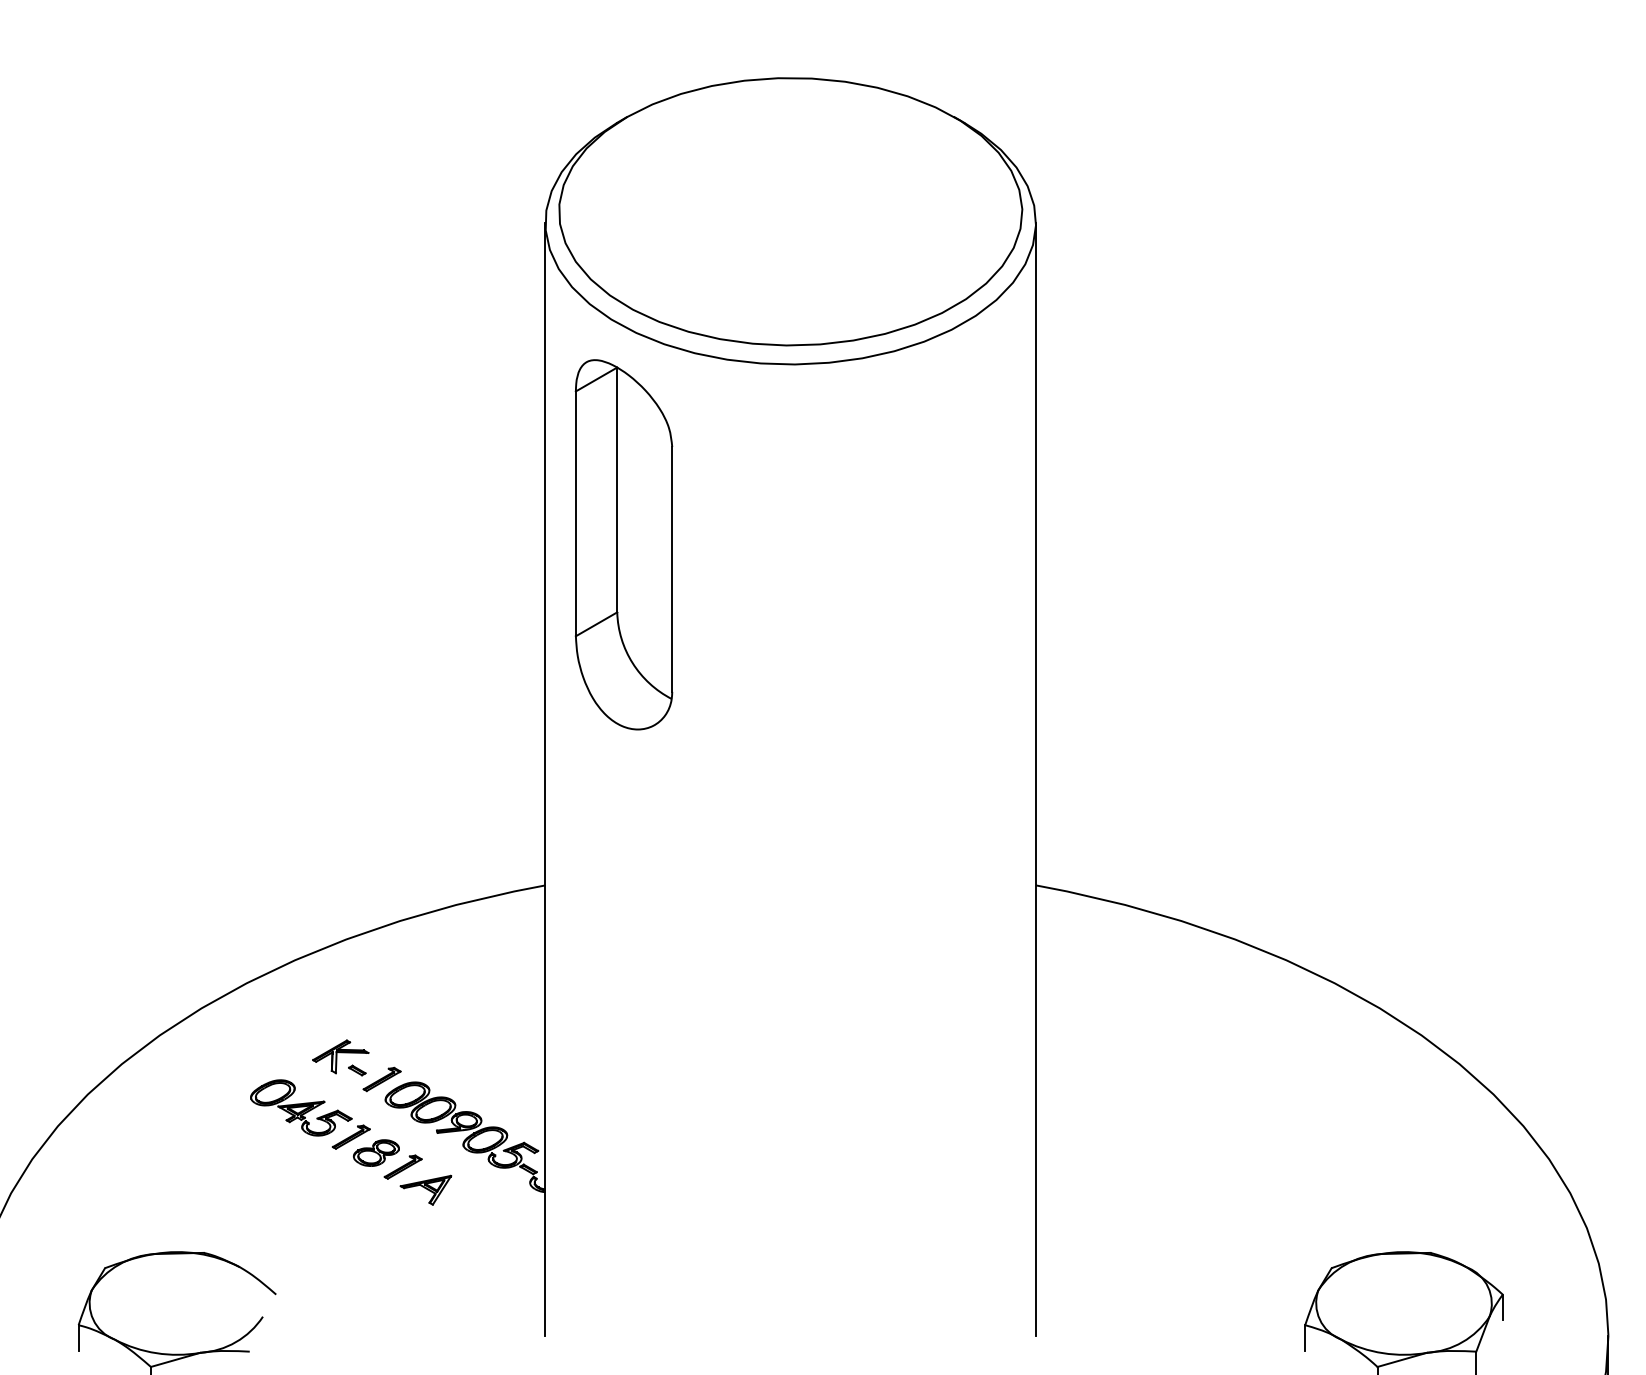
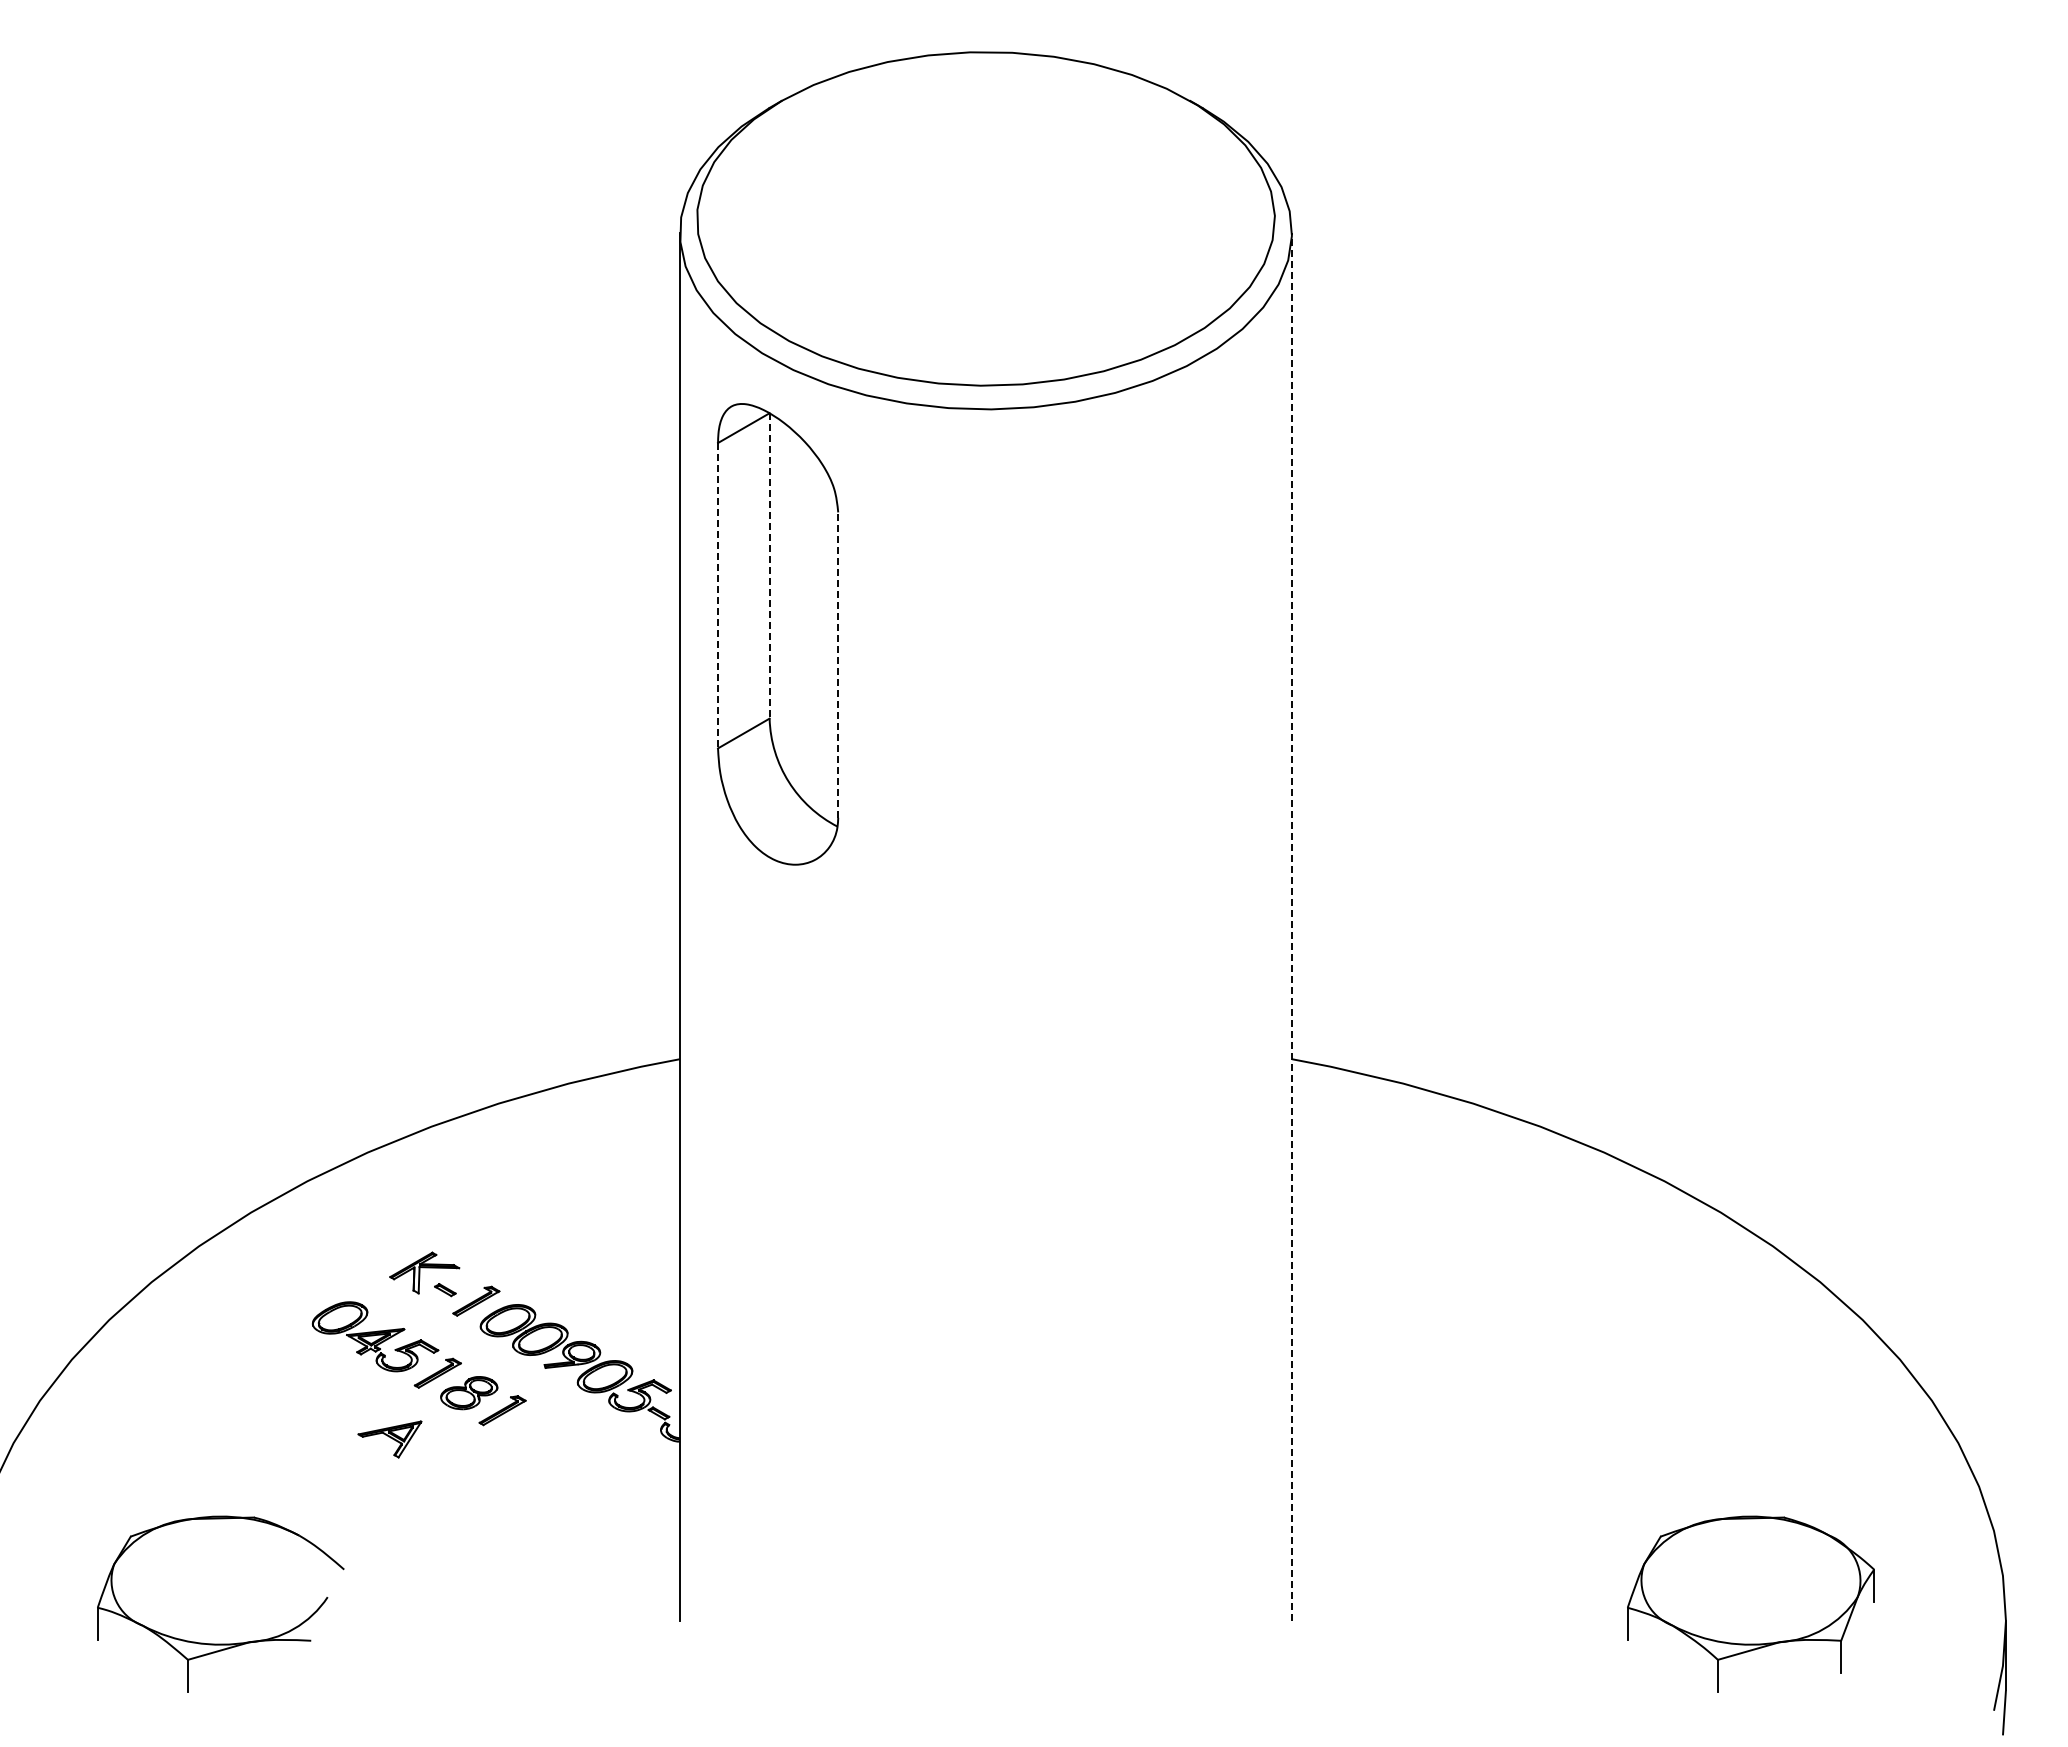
line: (617, 489) -> (769, 565), solid -> dashed
line: (576, 513) -> (718, 595), solid -> dashed
line: (672, 569) -> (838, 665), solid -> dashed
line: (1035, 779) -> (1291, 926), solid -> dashed
part: (425, 1190) -> (389, 1439), moved

